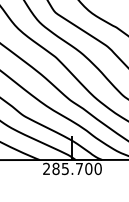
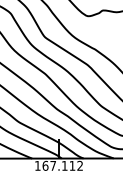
text: (73, 168) -> (59, 165), 285.700 -> 167.112

